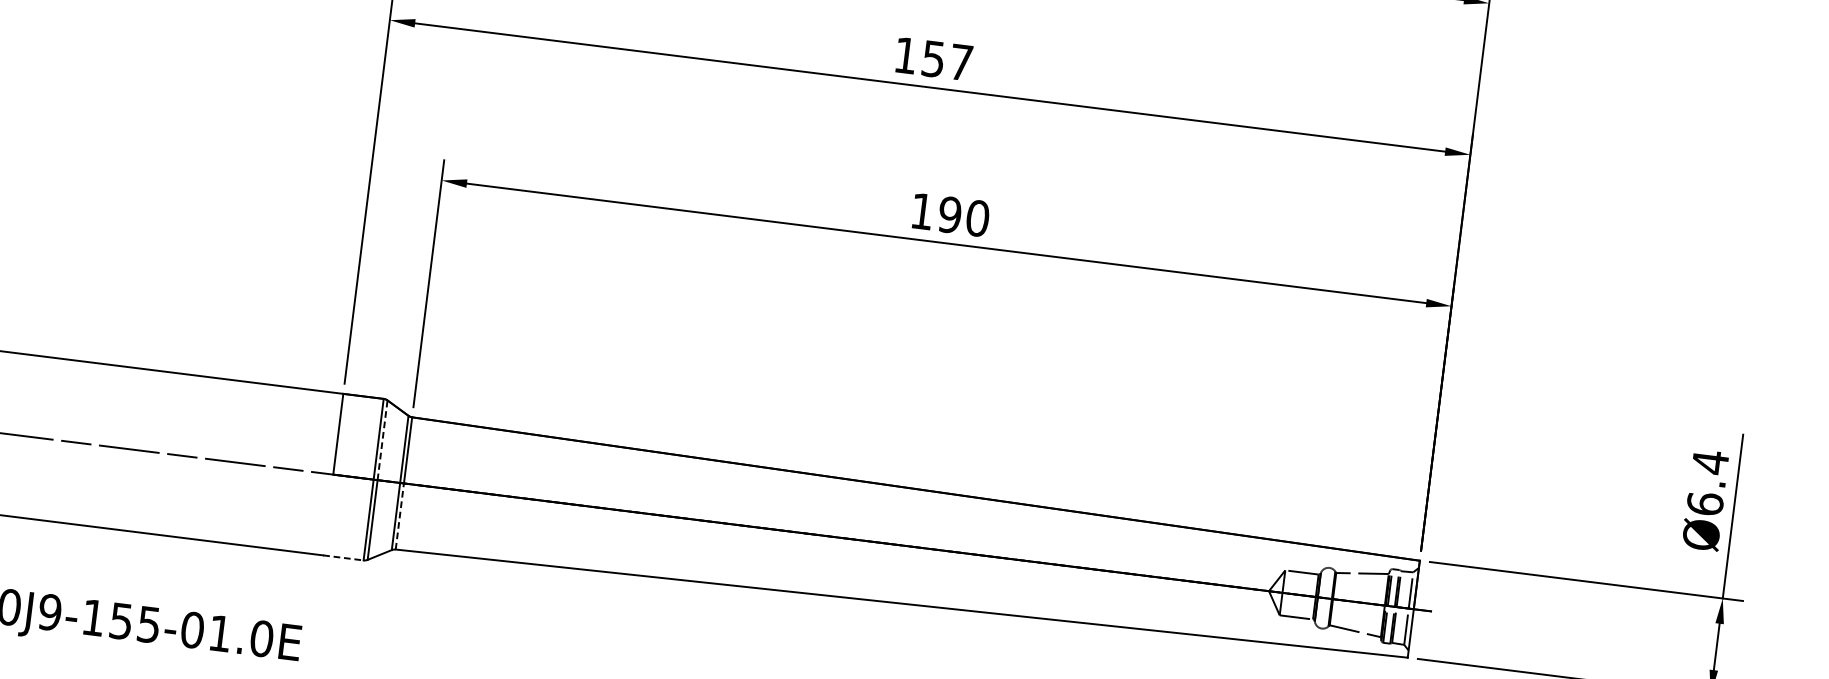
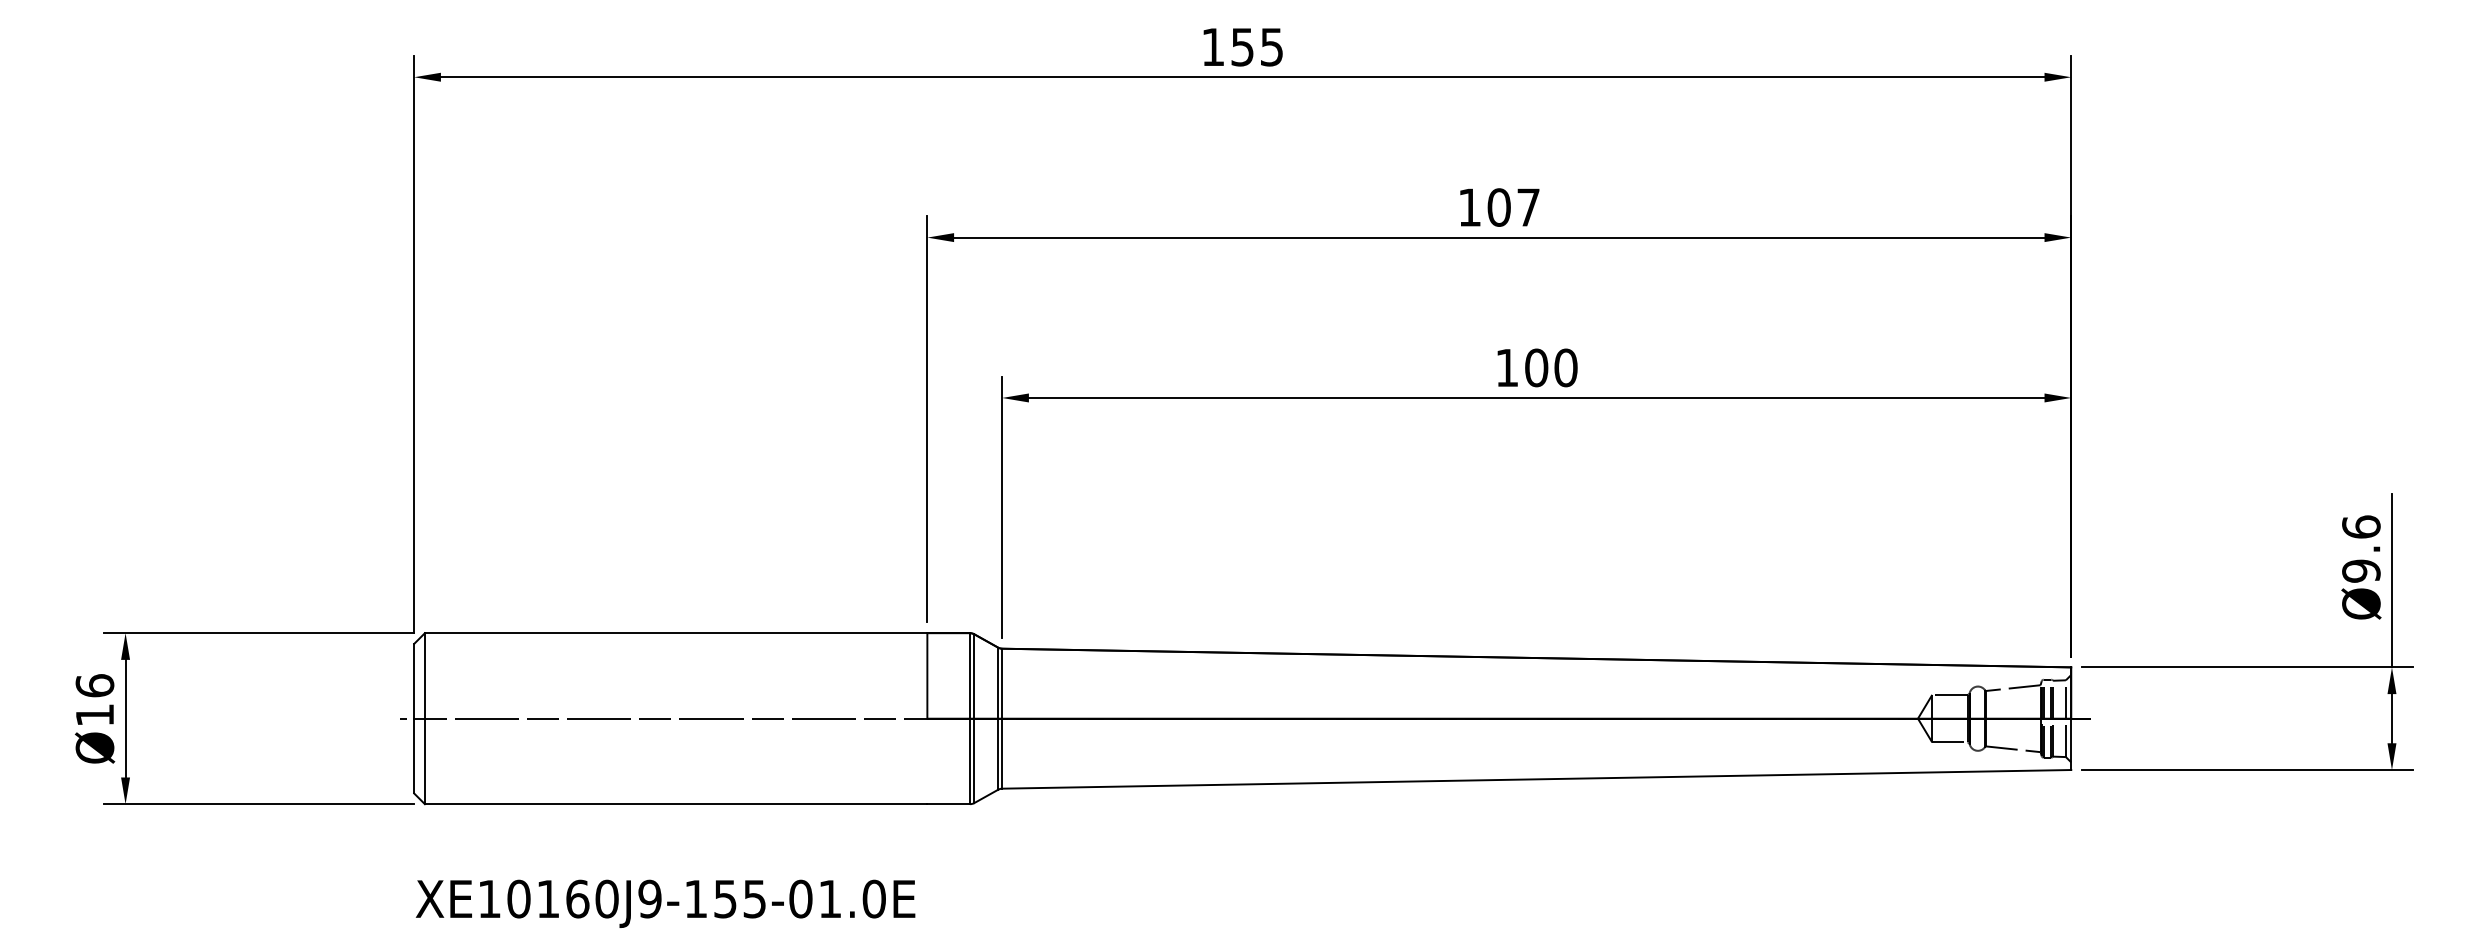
text: (932, 58) -> (1498, 207), 157 -> 107
text: (949, 214) -> (1536, 367), 190 -> 100
line: (382, 439) -> (974, 675), dashed -> solid
text: (1707, 482) -> (2361, 548), Ø6.4 -> Ø9.6
line: (400, 516) -> (1002, 753), dashed -> solid
line: (344, 558) -> (949, 804), dashed -> solid

